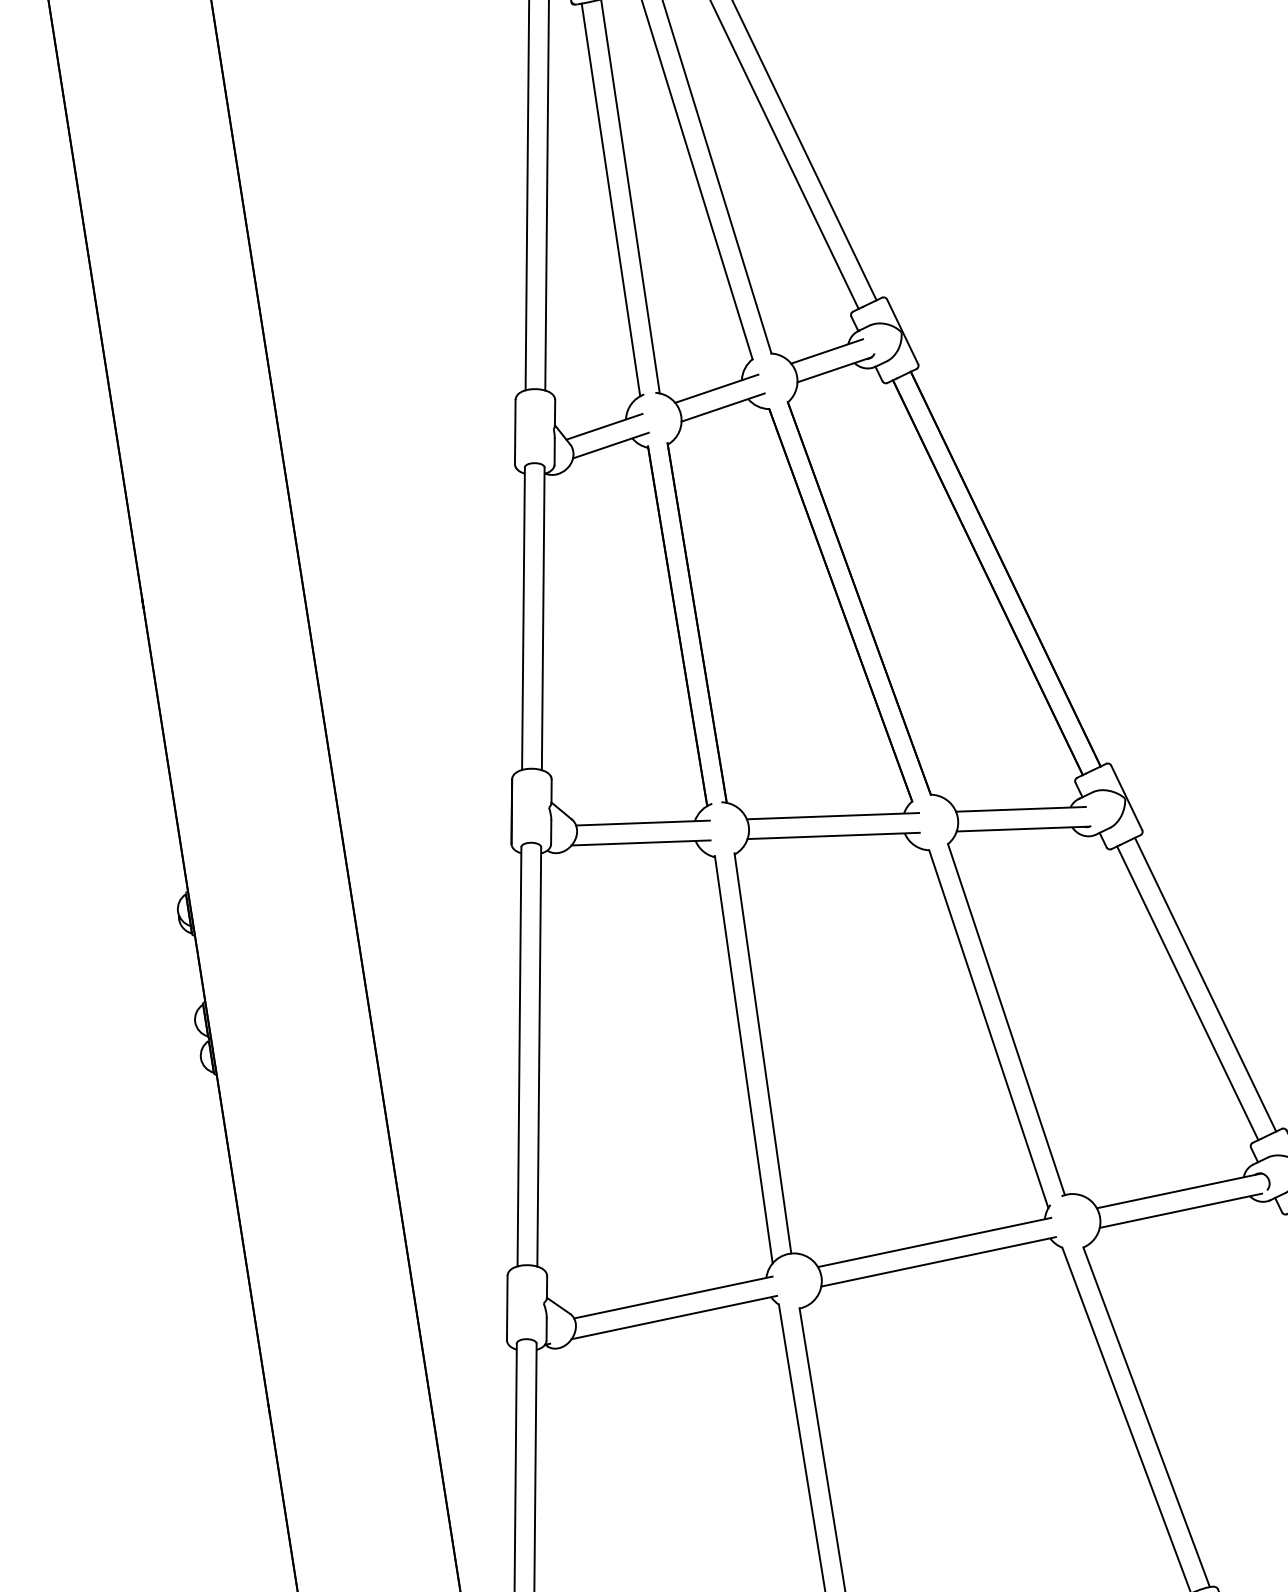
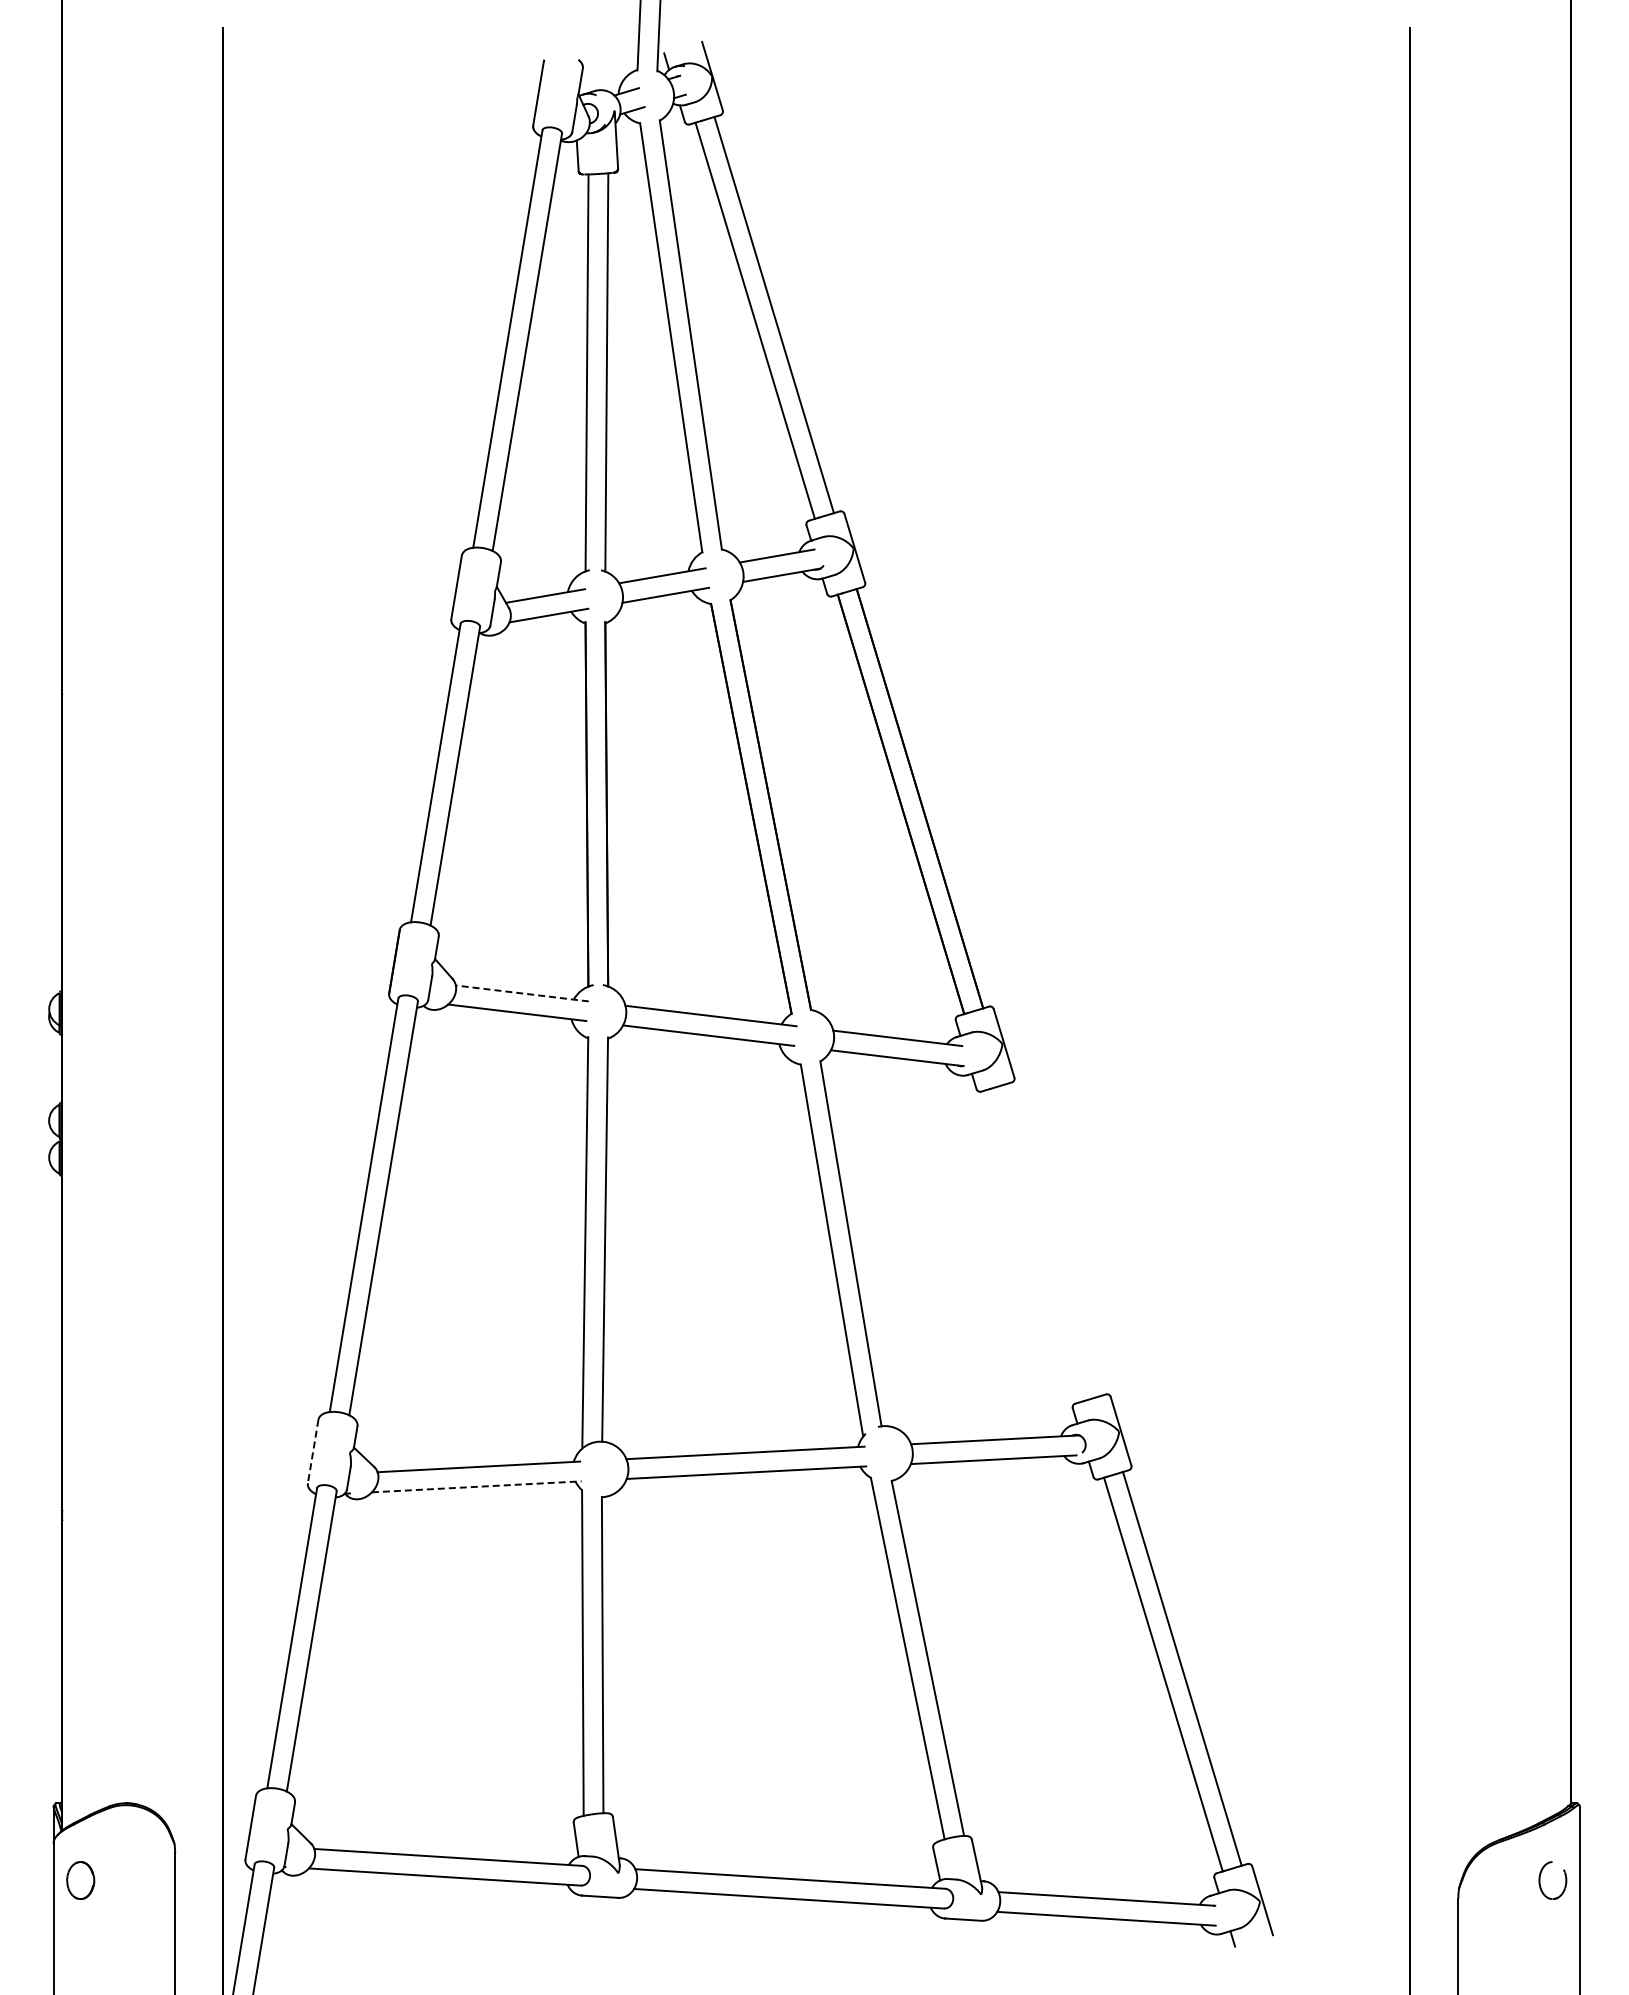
line: (643, 823) -> (522, 993), solid -> dashed
line: (1206, 984) -> (1053, 1240), removed
line: (1188, 992) -> (1034, 1245), removed
line: (507, 1308) -> (313, 1452), solid -> dashed
line: (674, 1317) -> (476, 1486), solid -> dashed

